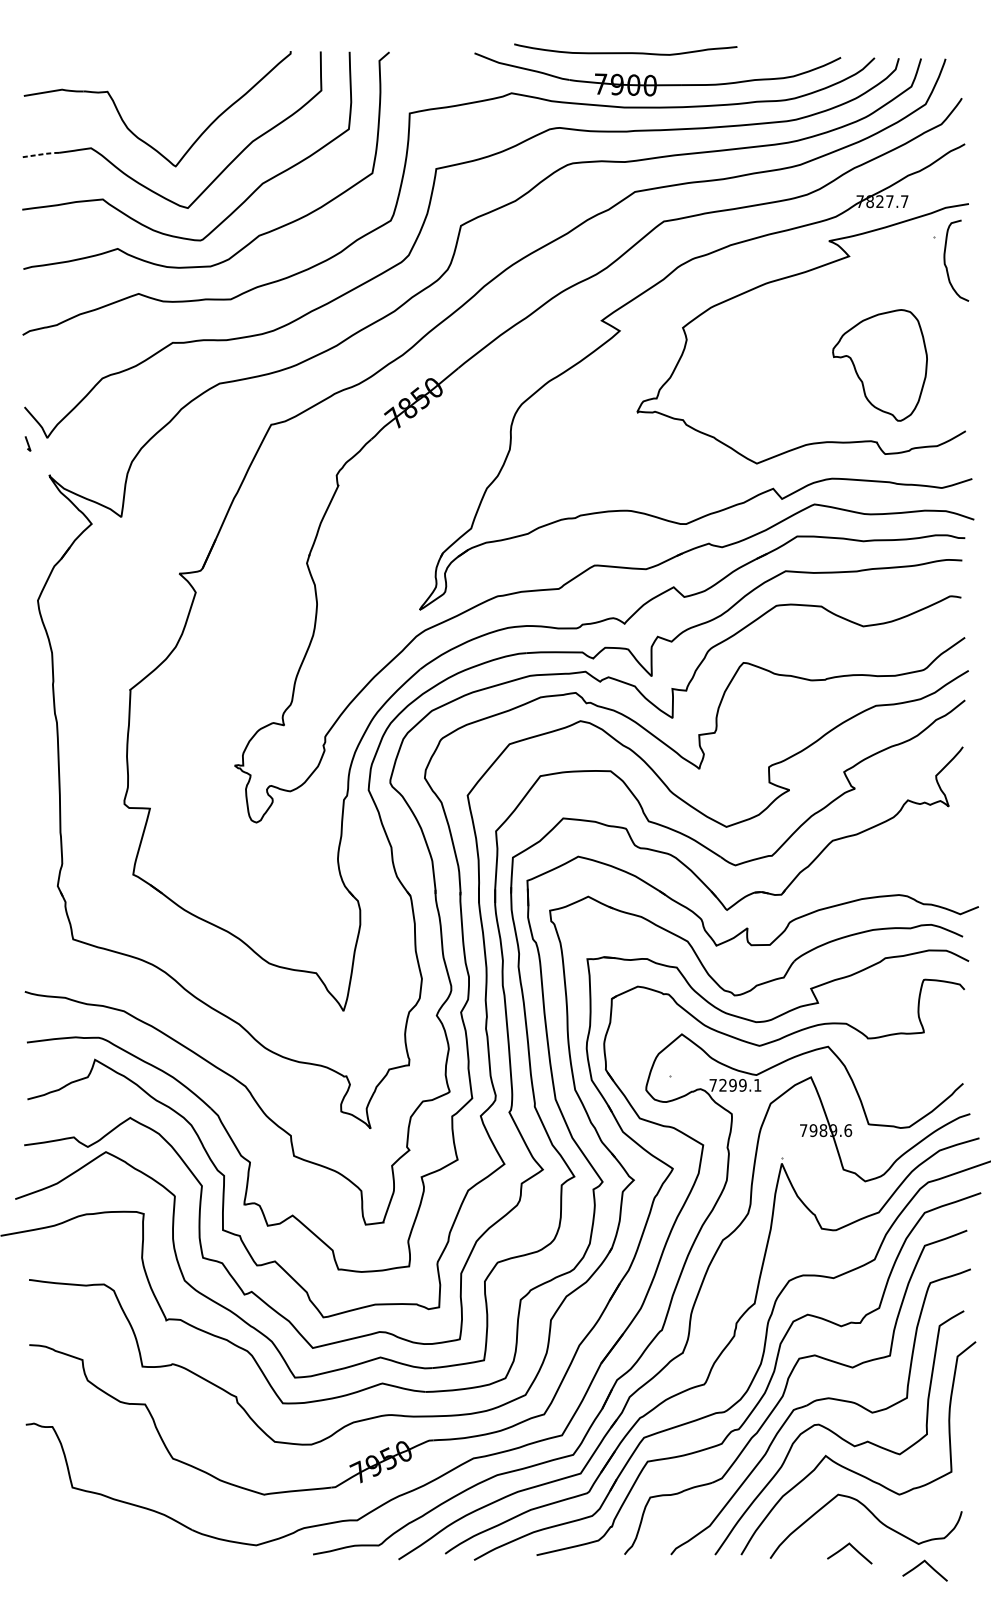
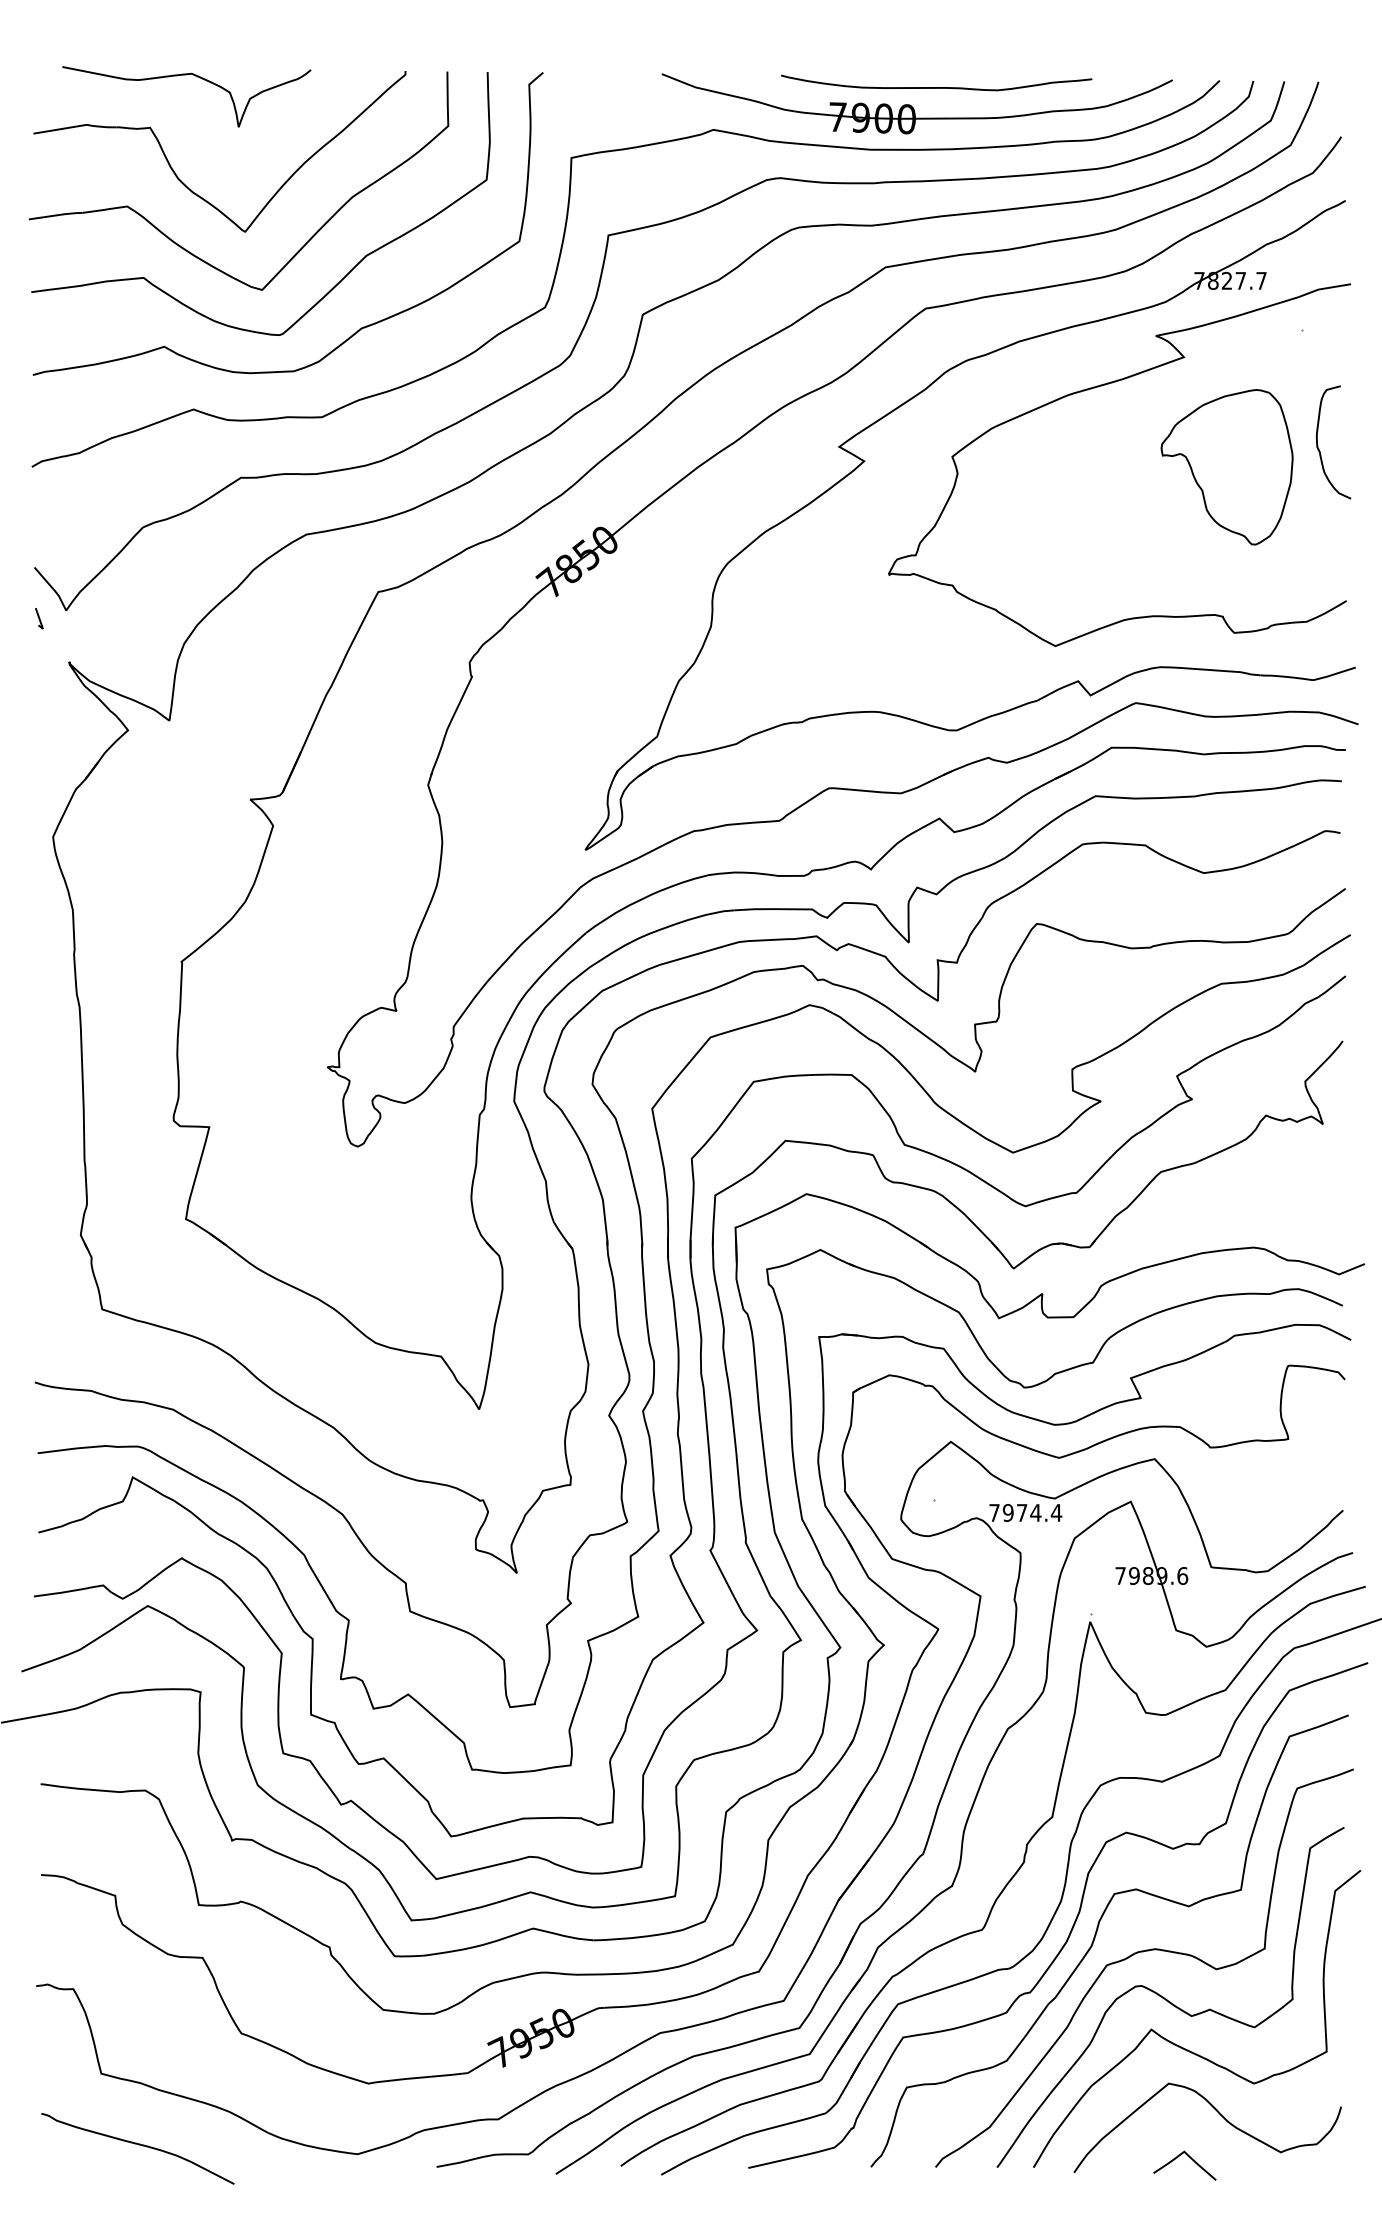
curve: (625, 52) -> (936, 87), moved
curve: (133, 54) -> (186, 75), added
line: (40, 154) -> (56, 215), dashed -> solid
curve: (945, 262) -> (1318, 444), moved
part: (879, 365) -> (1226, 467), moved
text: (740, 1085) -> (1032, 1512), 7299.1 -> 7974.4
curve: (99, 1539) -> (138, 2145), added
curve: (927, 1564) -> (1293, 2181), removed

